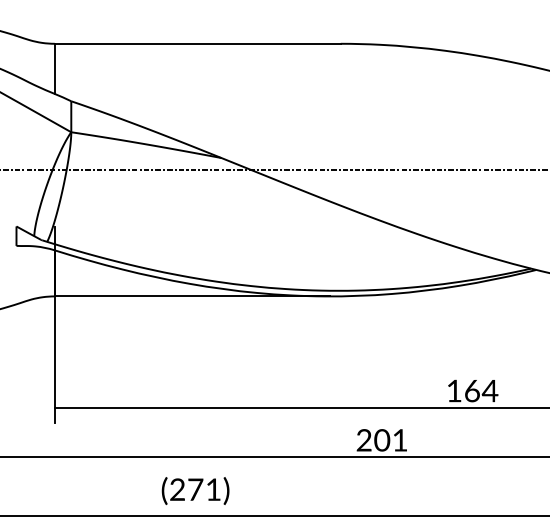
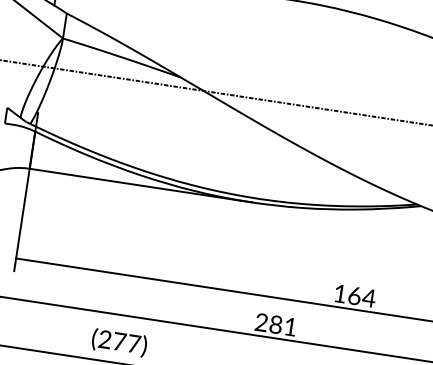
text: (382, 440) -> (276, 324), 201 -> 281
text: (213, 489) -> (134, 343), (271) -> (277)

